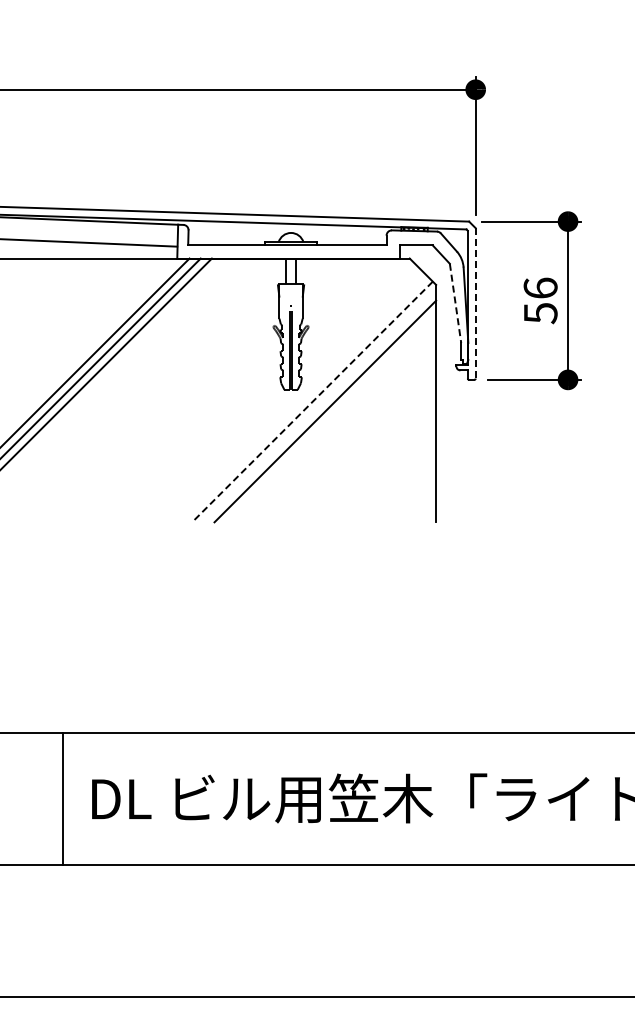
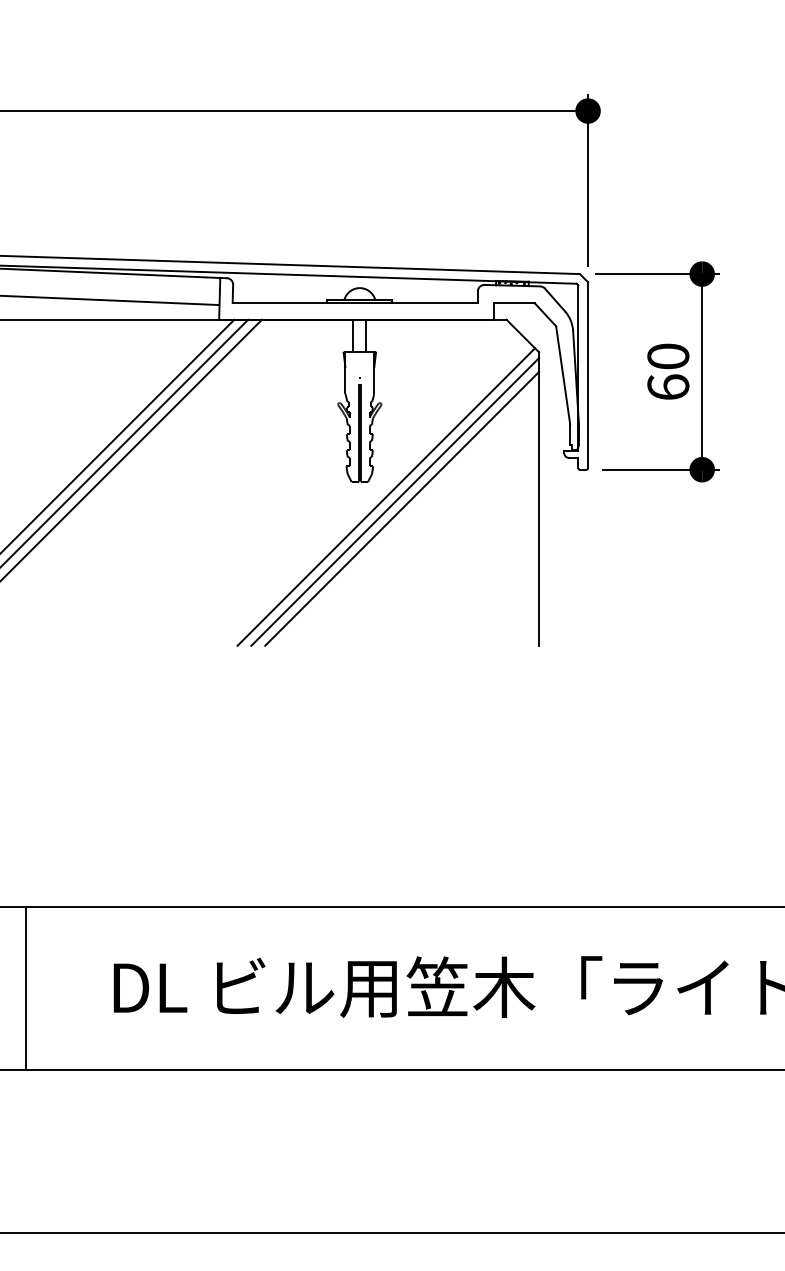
text: (540, 300) -> (668, 371), 56 -> 60
line: (455, 303) -> (563, 375), dashed -> solid
line: (475, 303) -> (587, 375), dashed -> solid
line: (312, 402) -> (386, 497), dashed -> solid
line: (319, 405) -> (394, 501), added
line: (62, 799) -> (25, 988), moved

